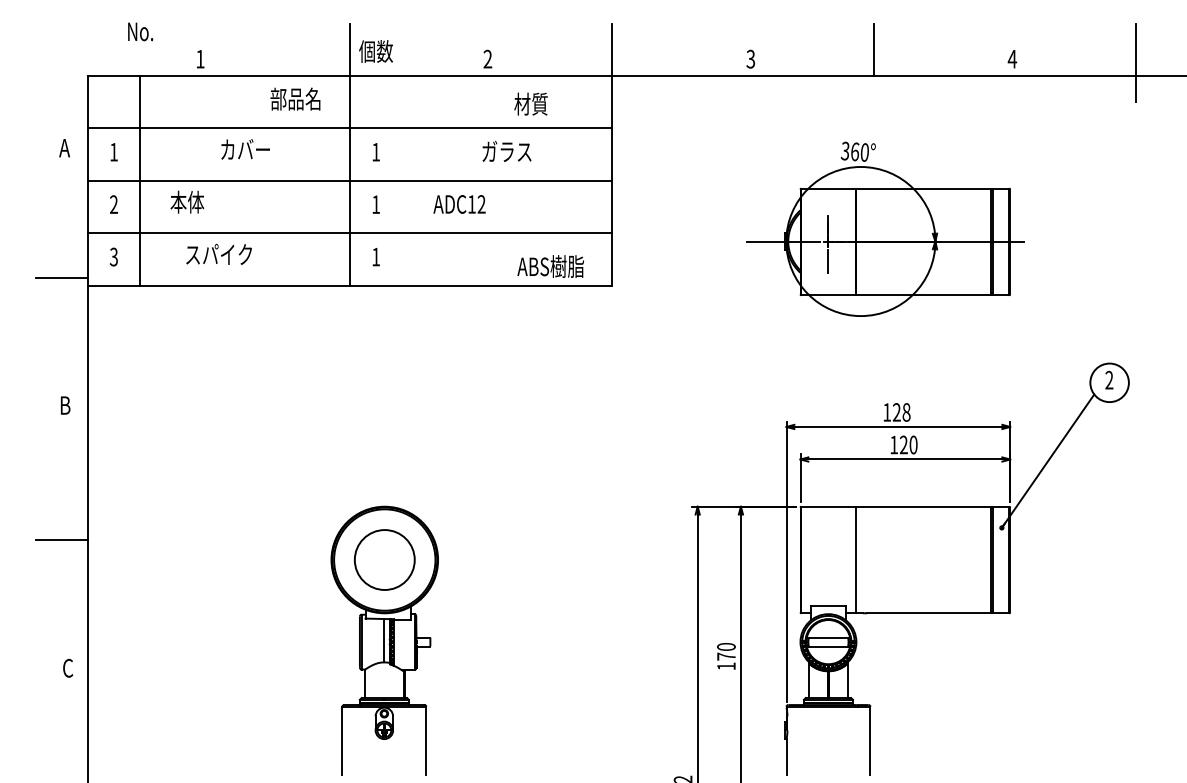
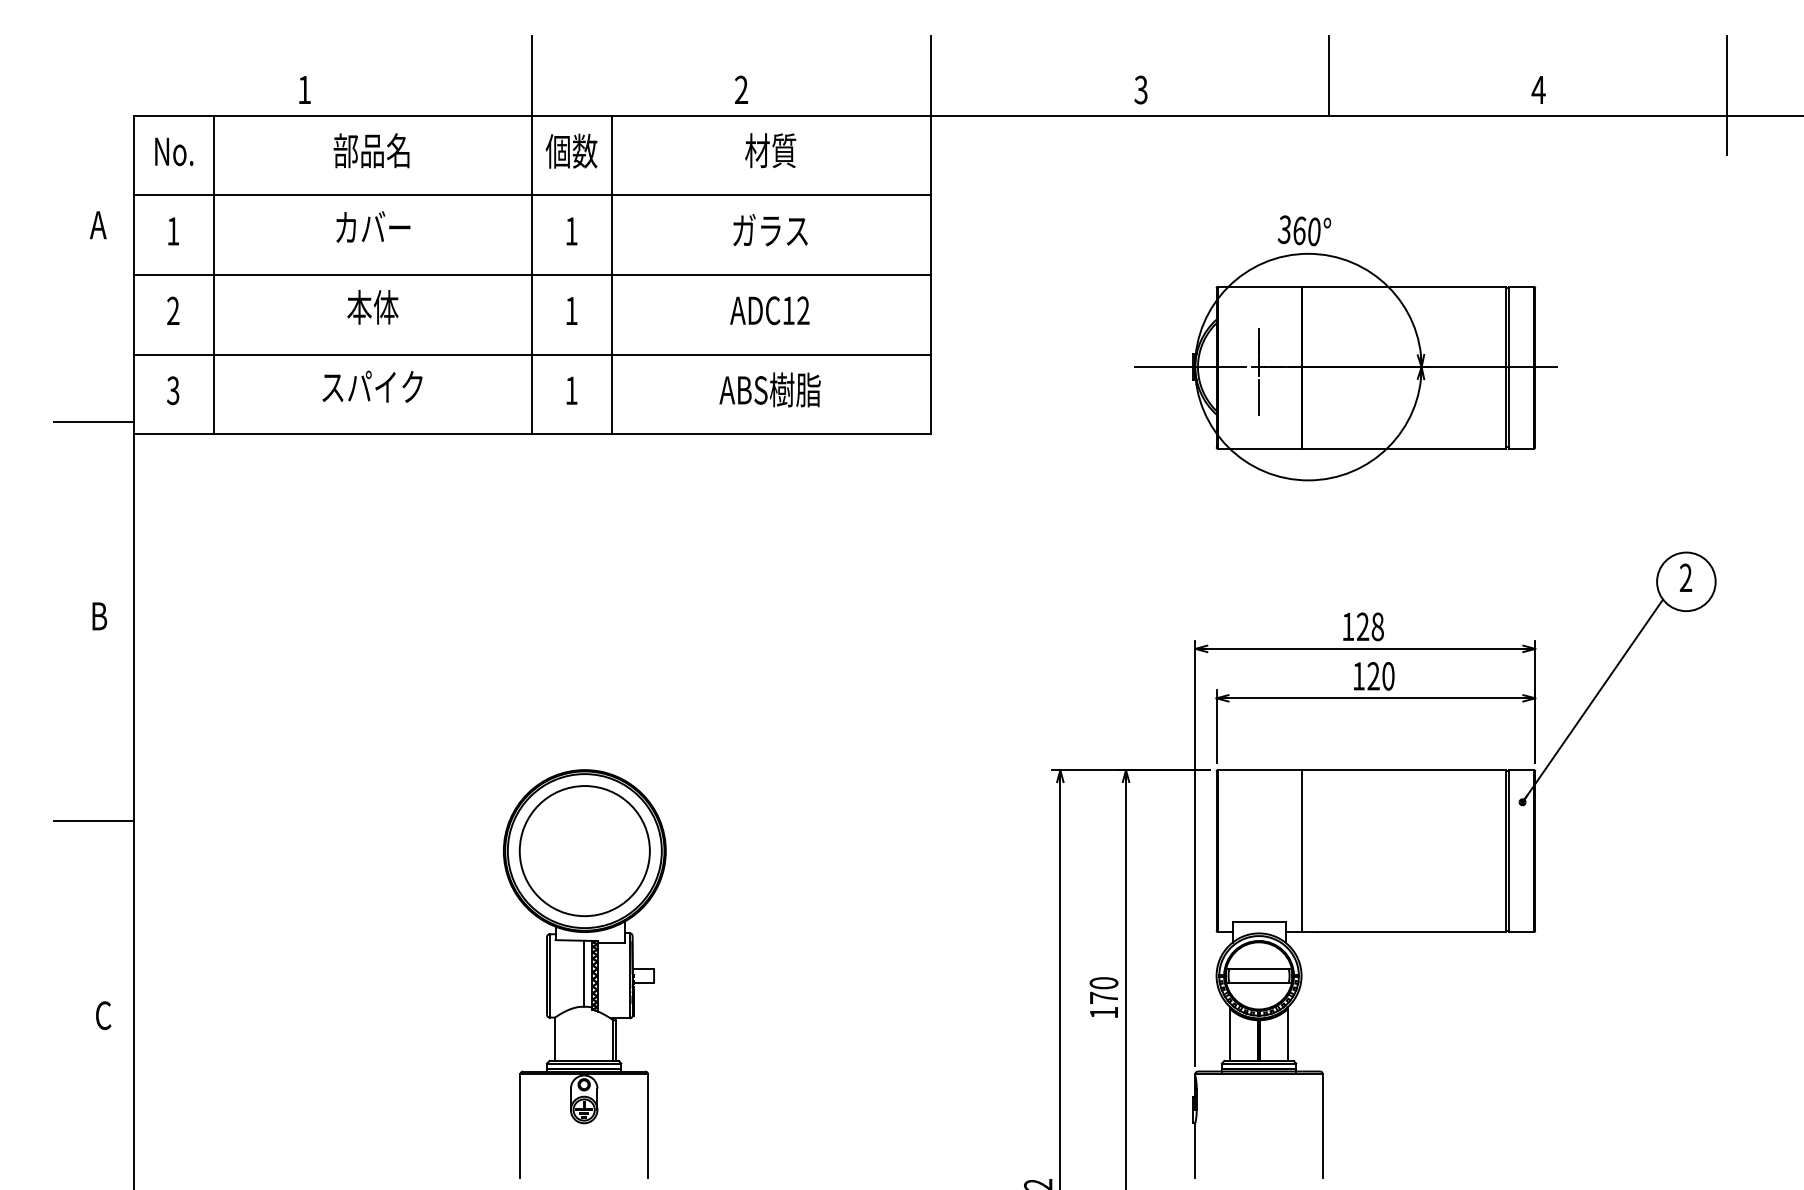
text: (140, 31) -> (174, 151), moved
text: (375, 51) -> (570, 151), moved
text: (295, 98) -> (371, 149), moved
text: (530, 103) -> (769, 149), moved
line: (402, 180) -> (611, 274), added
text: (187, 201) -> (373, 306), moved
text: (459, 204) -> (769, 310), moved
text: (218, 254) -> (371, 386), moved
text: (550, 266) -> (769, 389), moved
circle: (384, 559) -> (584, 850), size x1.43

